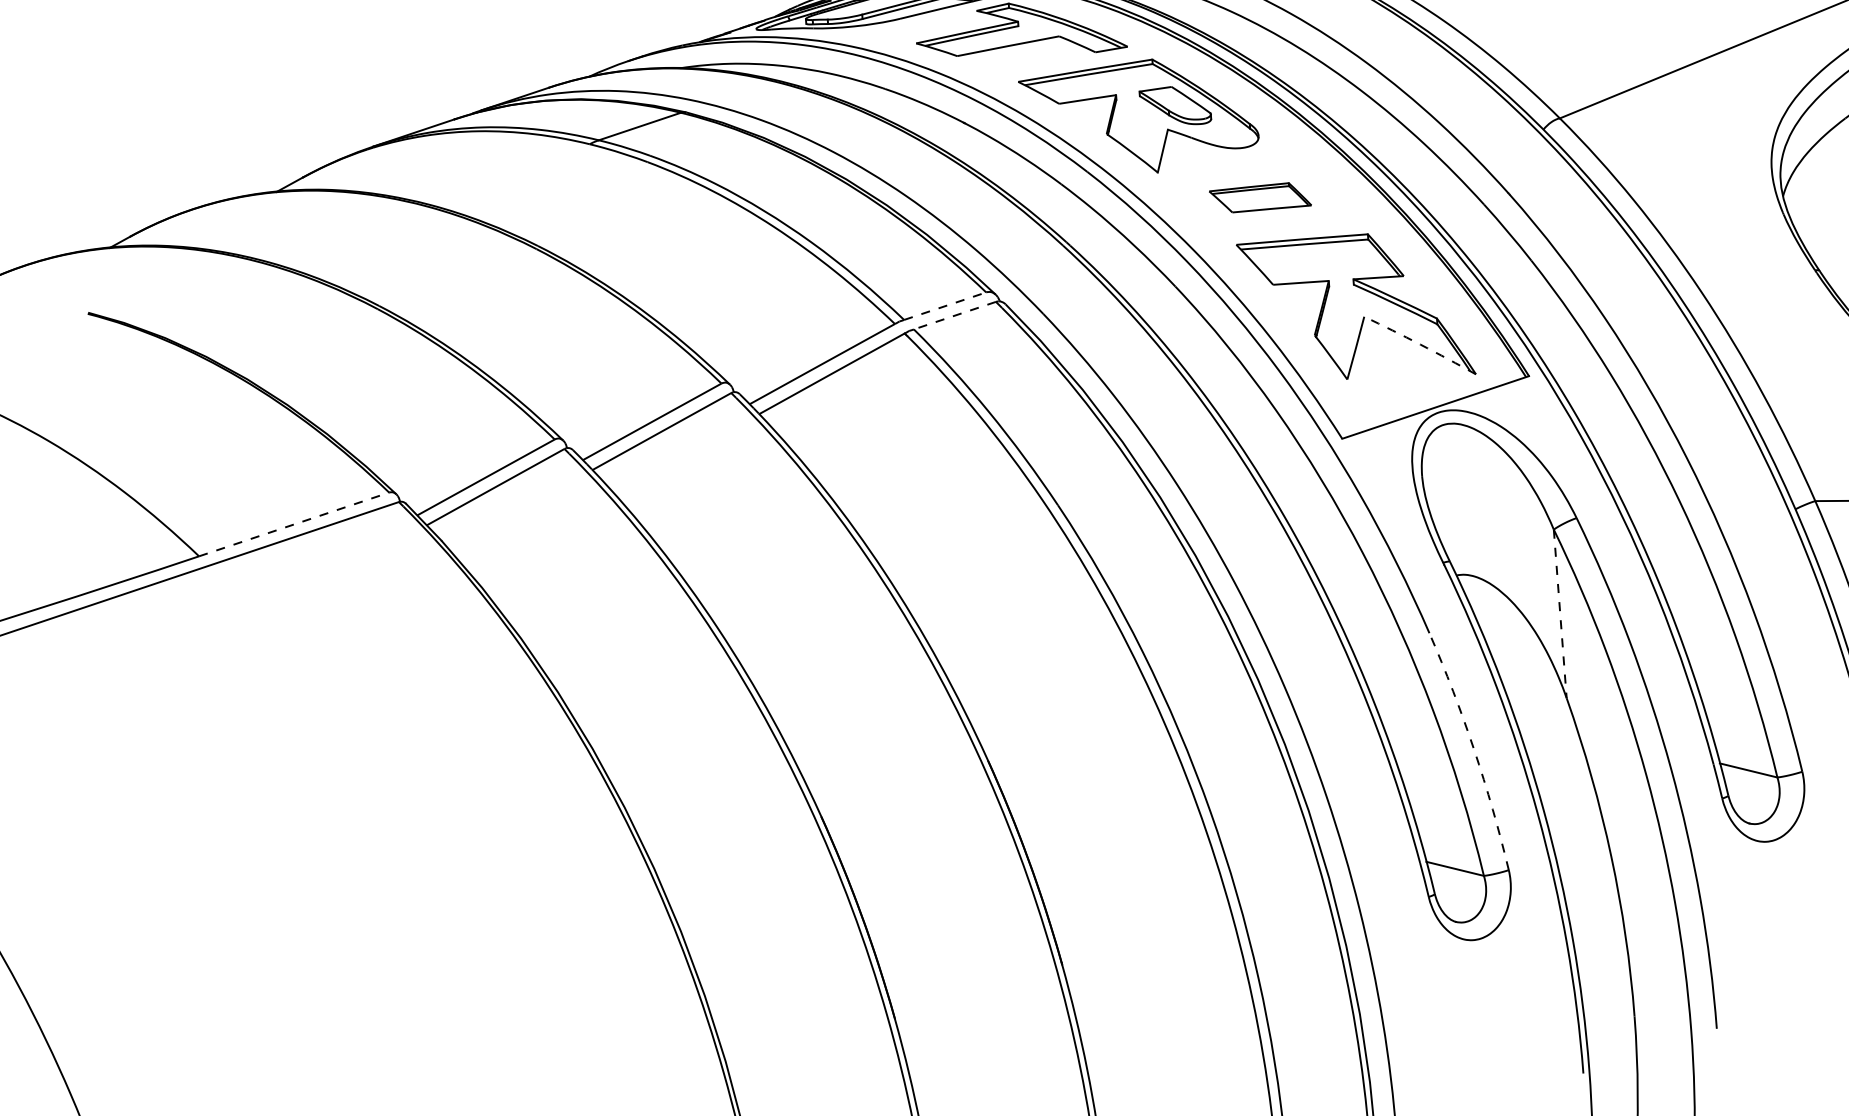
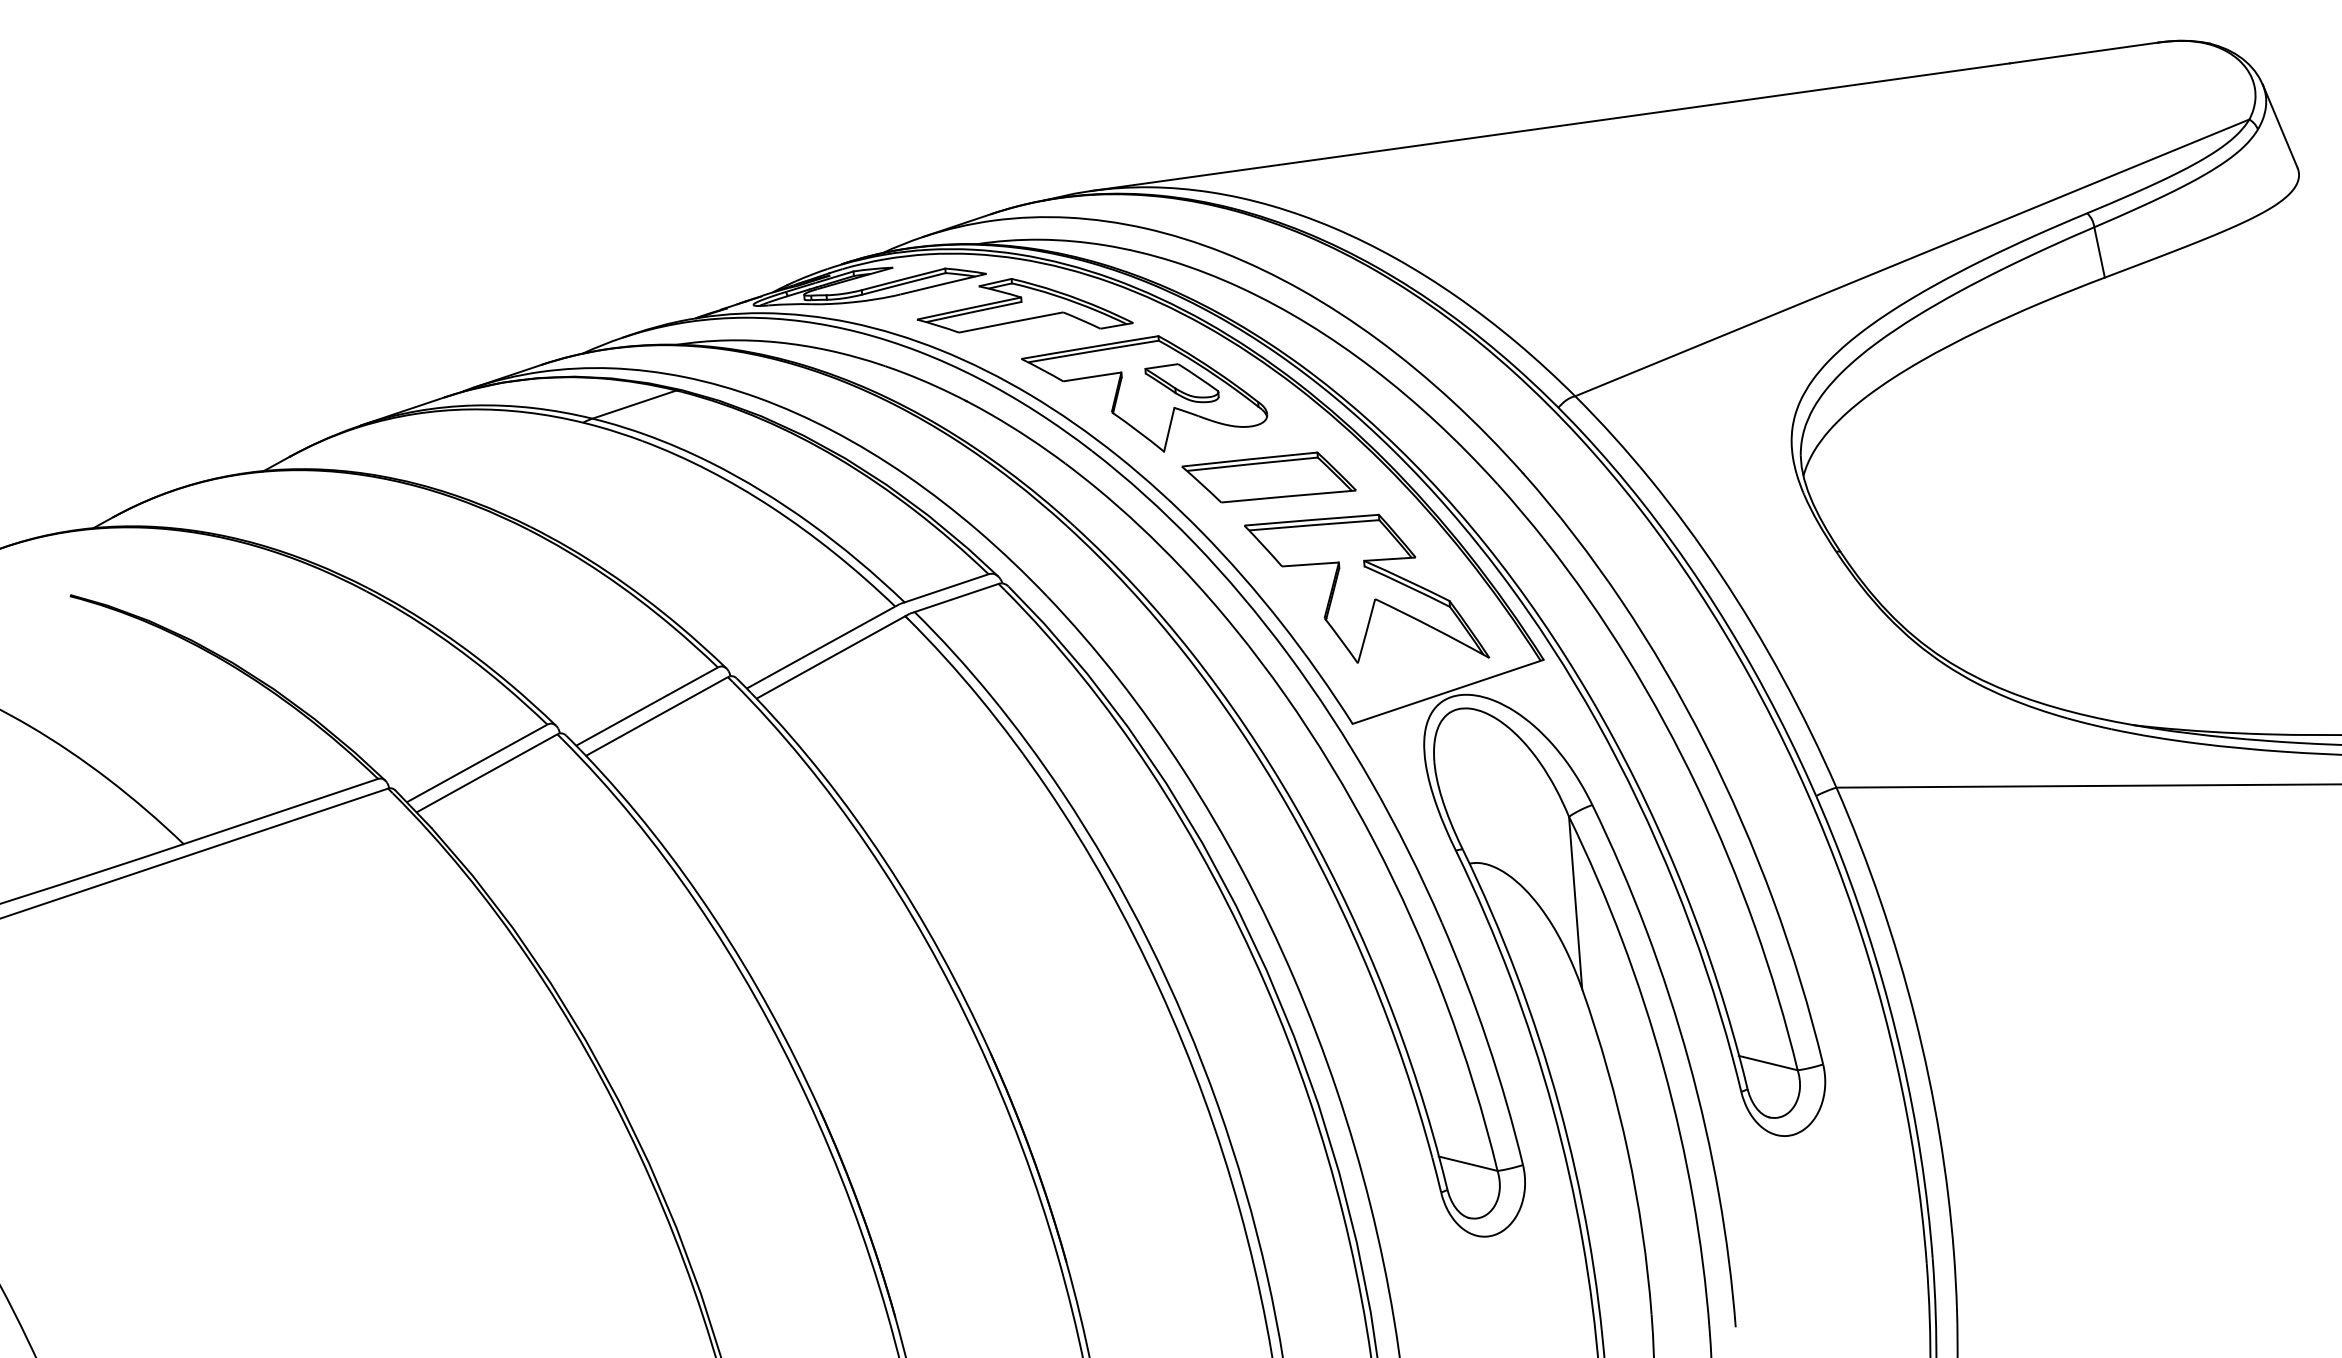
part: (1259, 197) -> (1268, 477), size x1.67
line: (946, 306) -> (947, 588), dashed -> solid
line: (954, 316) -> (956, 598), dashed -> solid
arc: (1420, 344) -> (1432, 627), dashed -> solid
line: (293, 524) -> (280, 811), dashed -> solid
line: (1560, 614) -> (1575, 903), dashed -> solid
arc: (1474, 750) -> (1487, 1042), dashed -> solid

